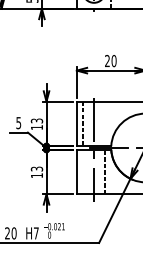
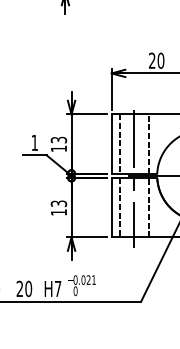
text: (18, 123) -> (34, 143), 5 -> 1
line: (105, 123) -> (149, 143), added
line: (82, 171) -> (119, 206), added

